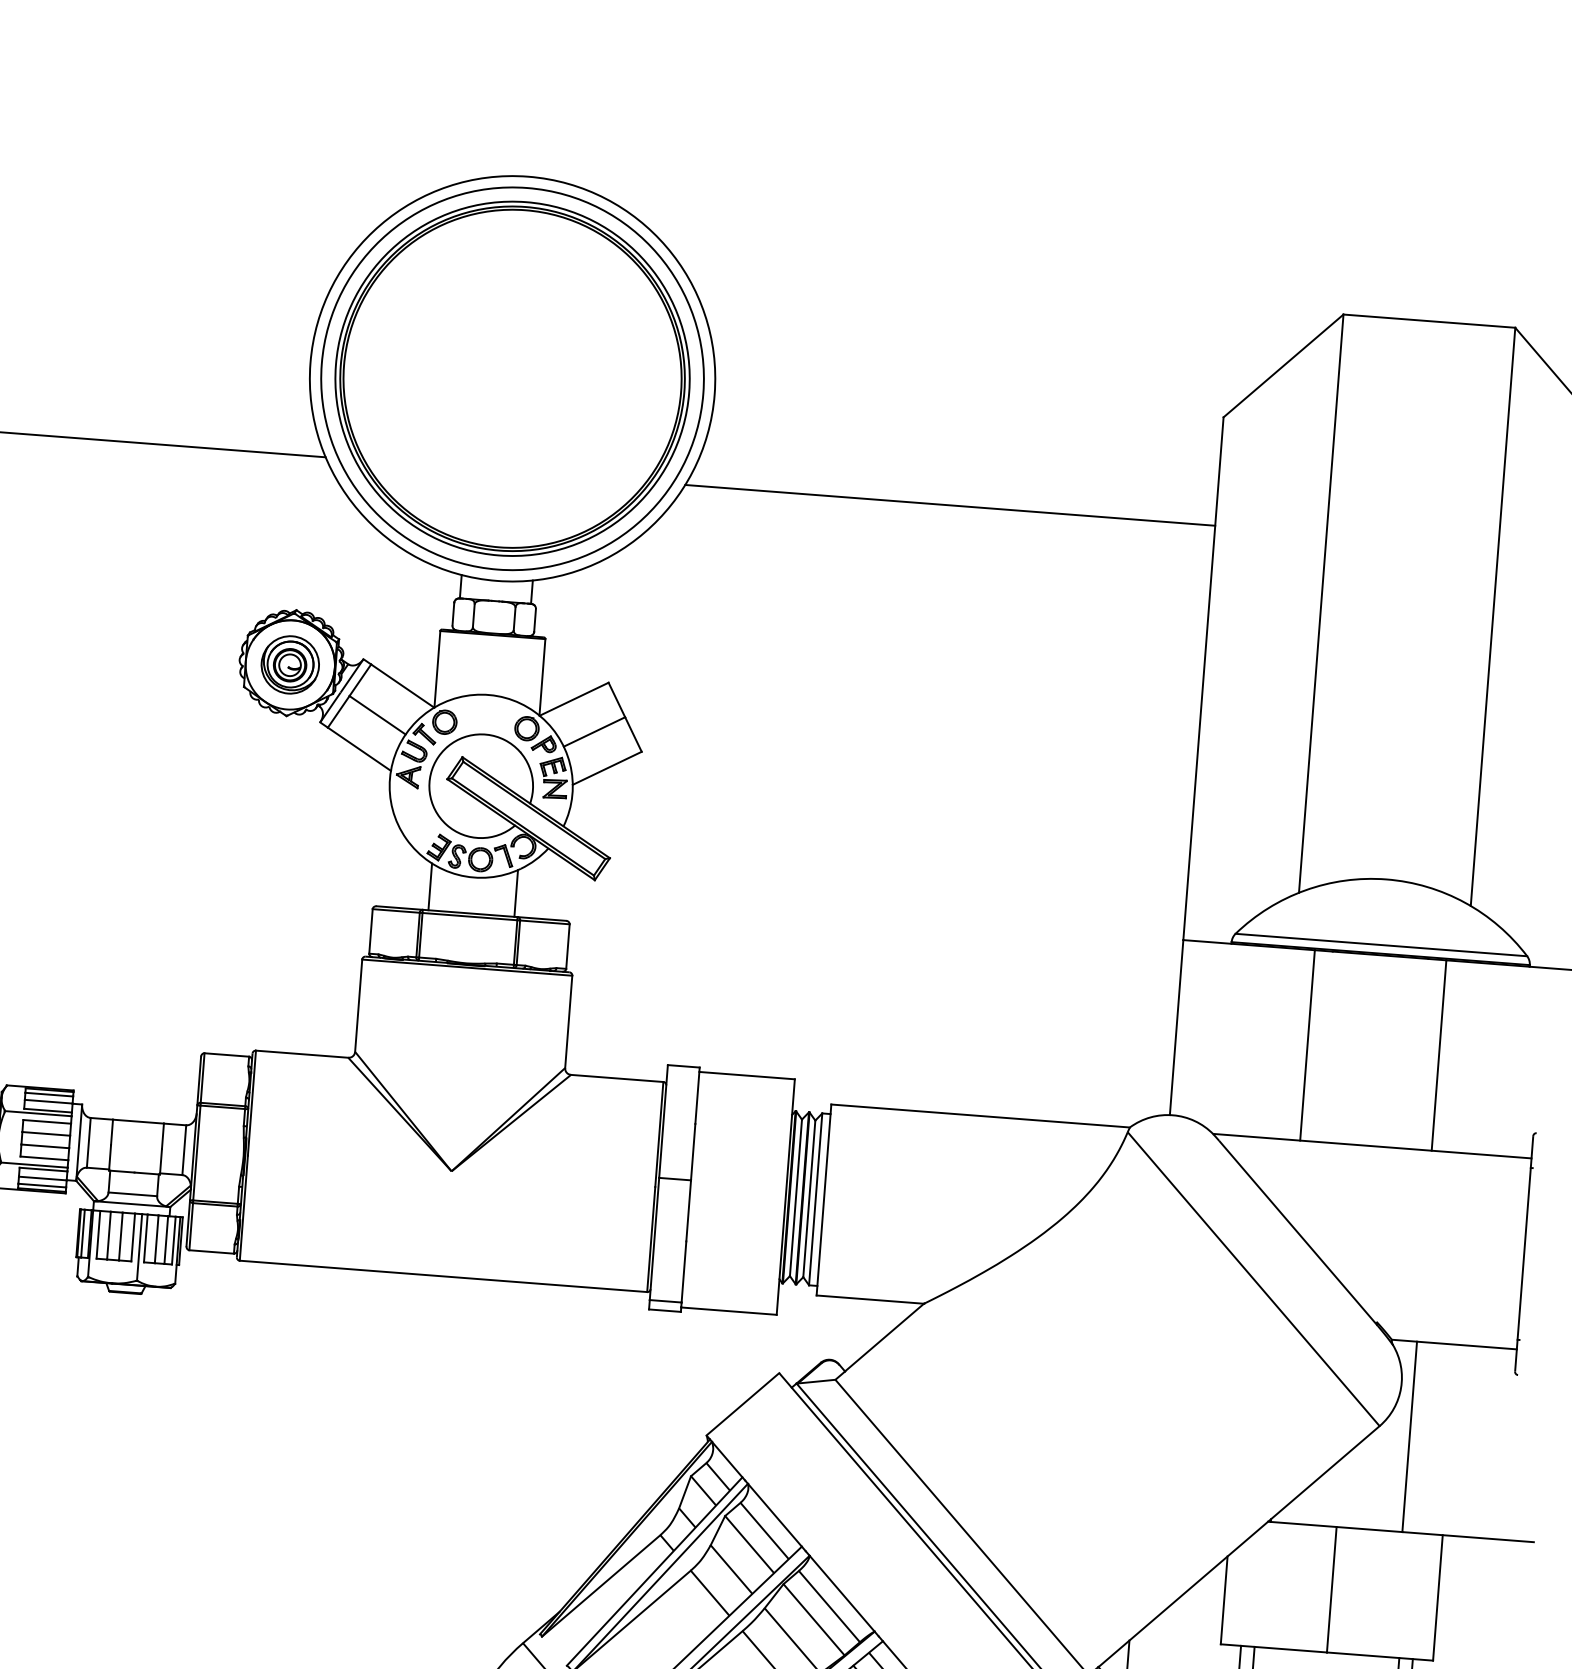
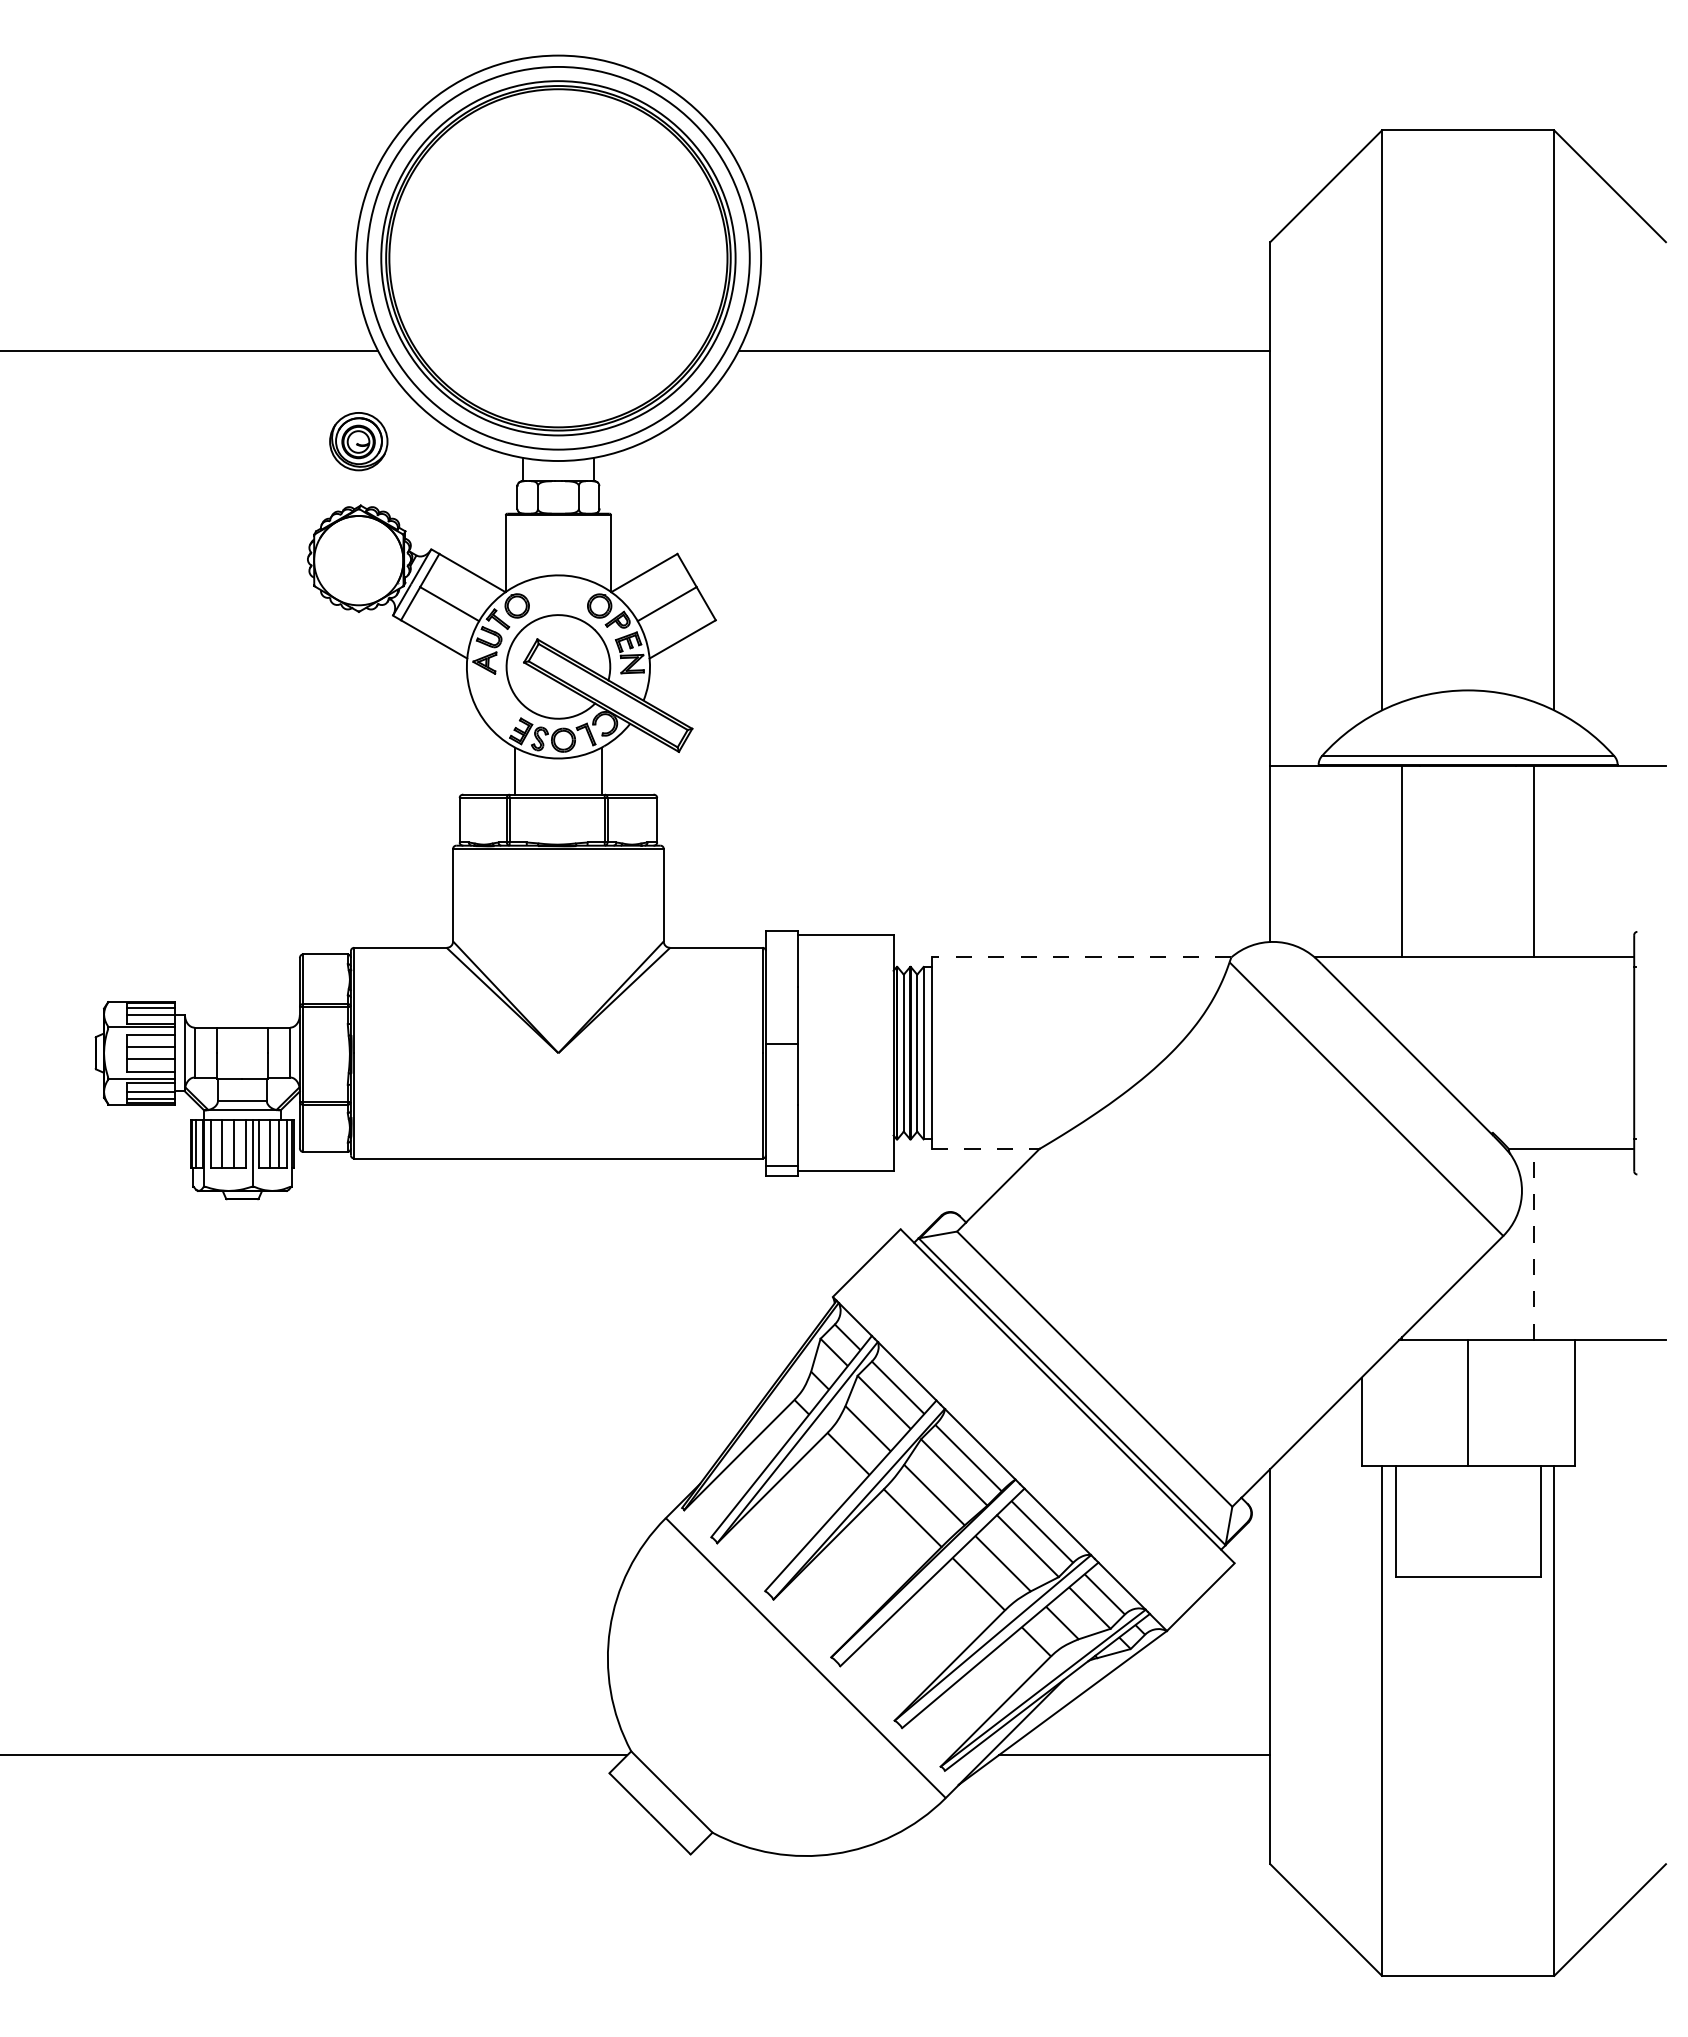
part: (290, 664) -> (358, 441), moved
line: (980, 1116) -> (1081, 957), solid -> dashed
line: (871, 1299) -> (986, 1148), solid -> dashed
line: (1410, 1435) -> (1534, 1243), solid -> dashed

